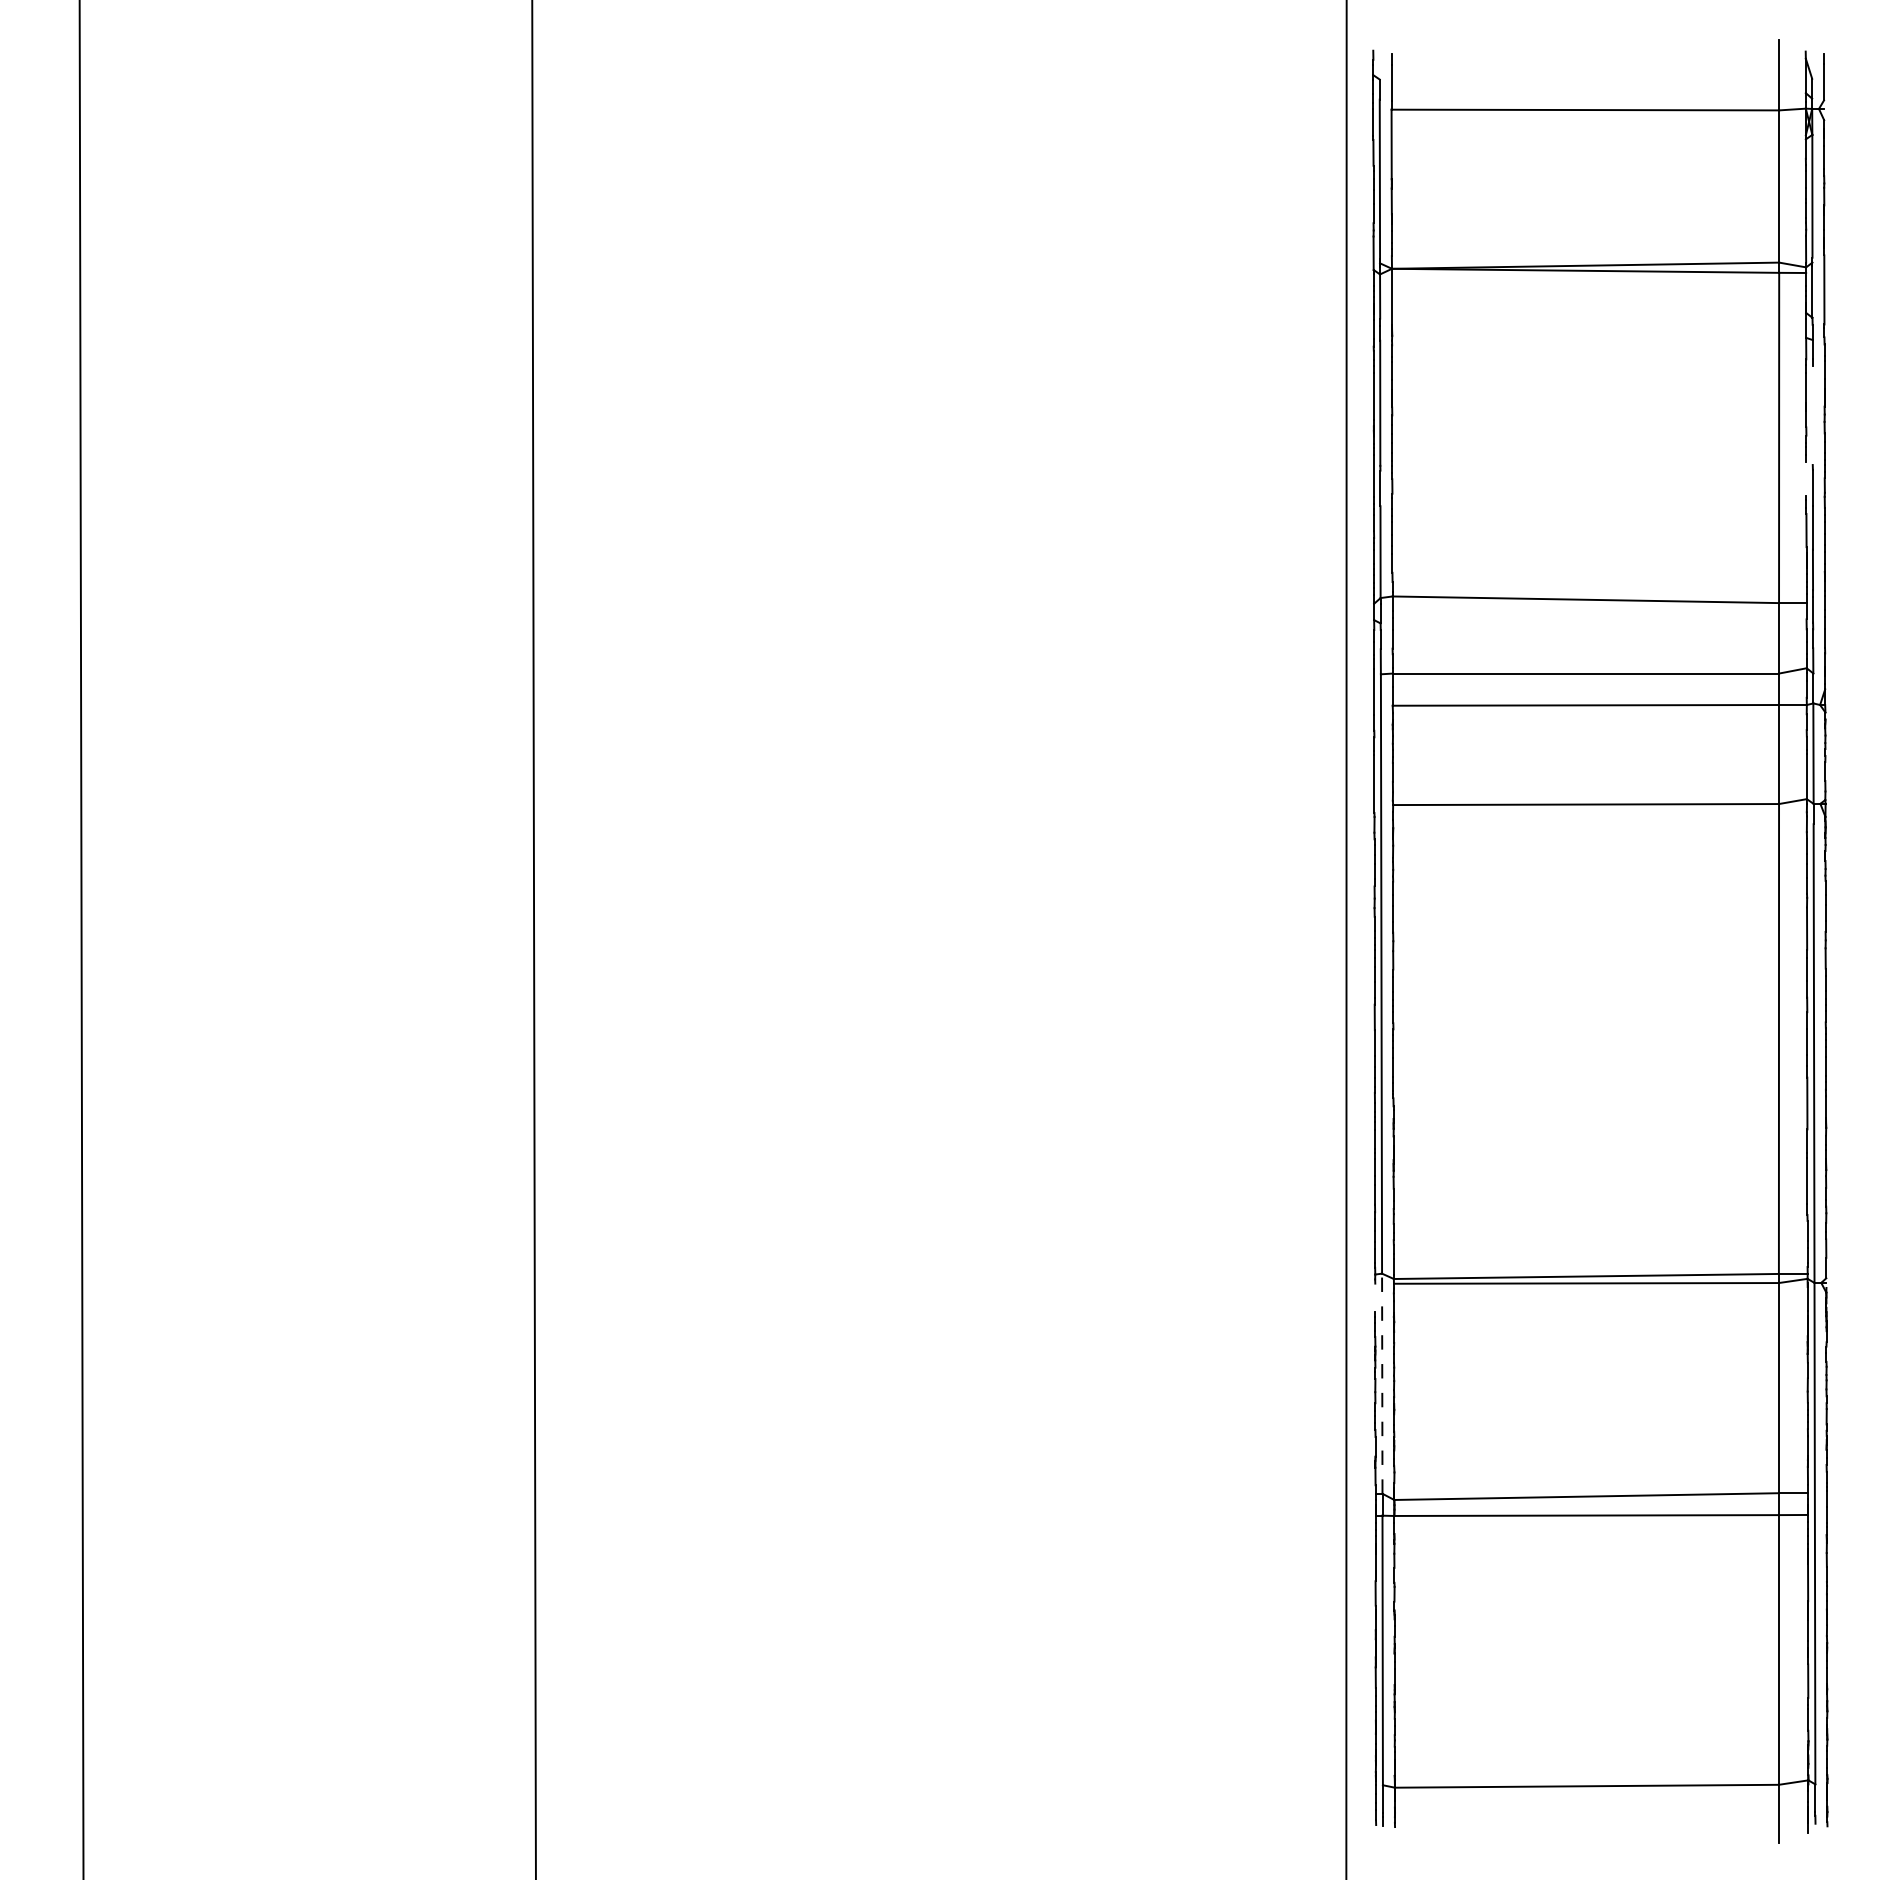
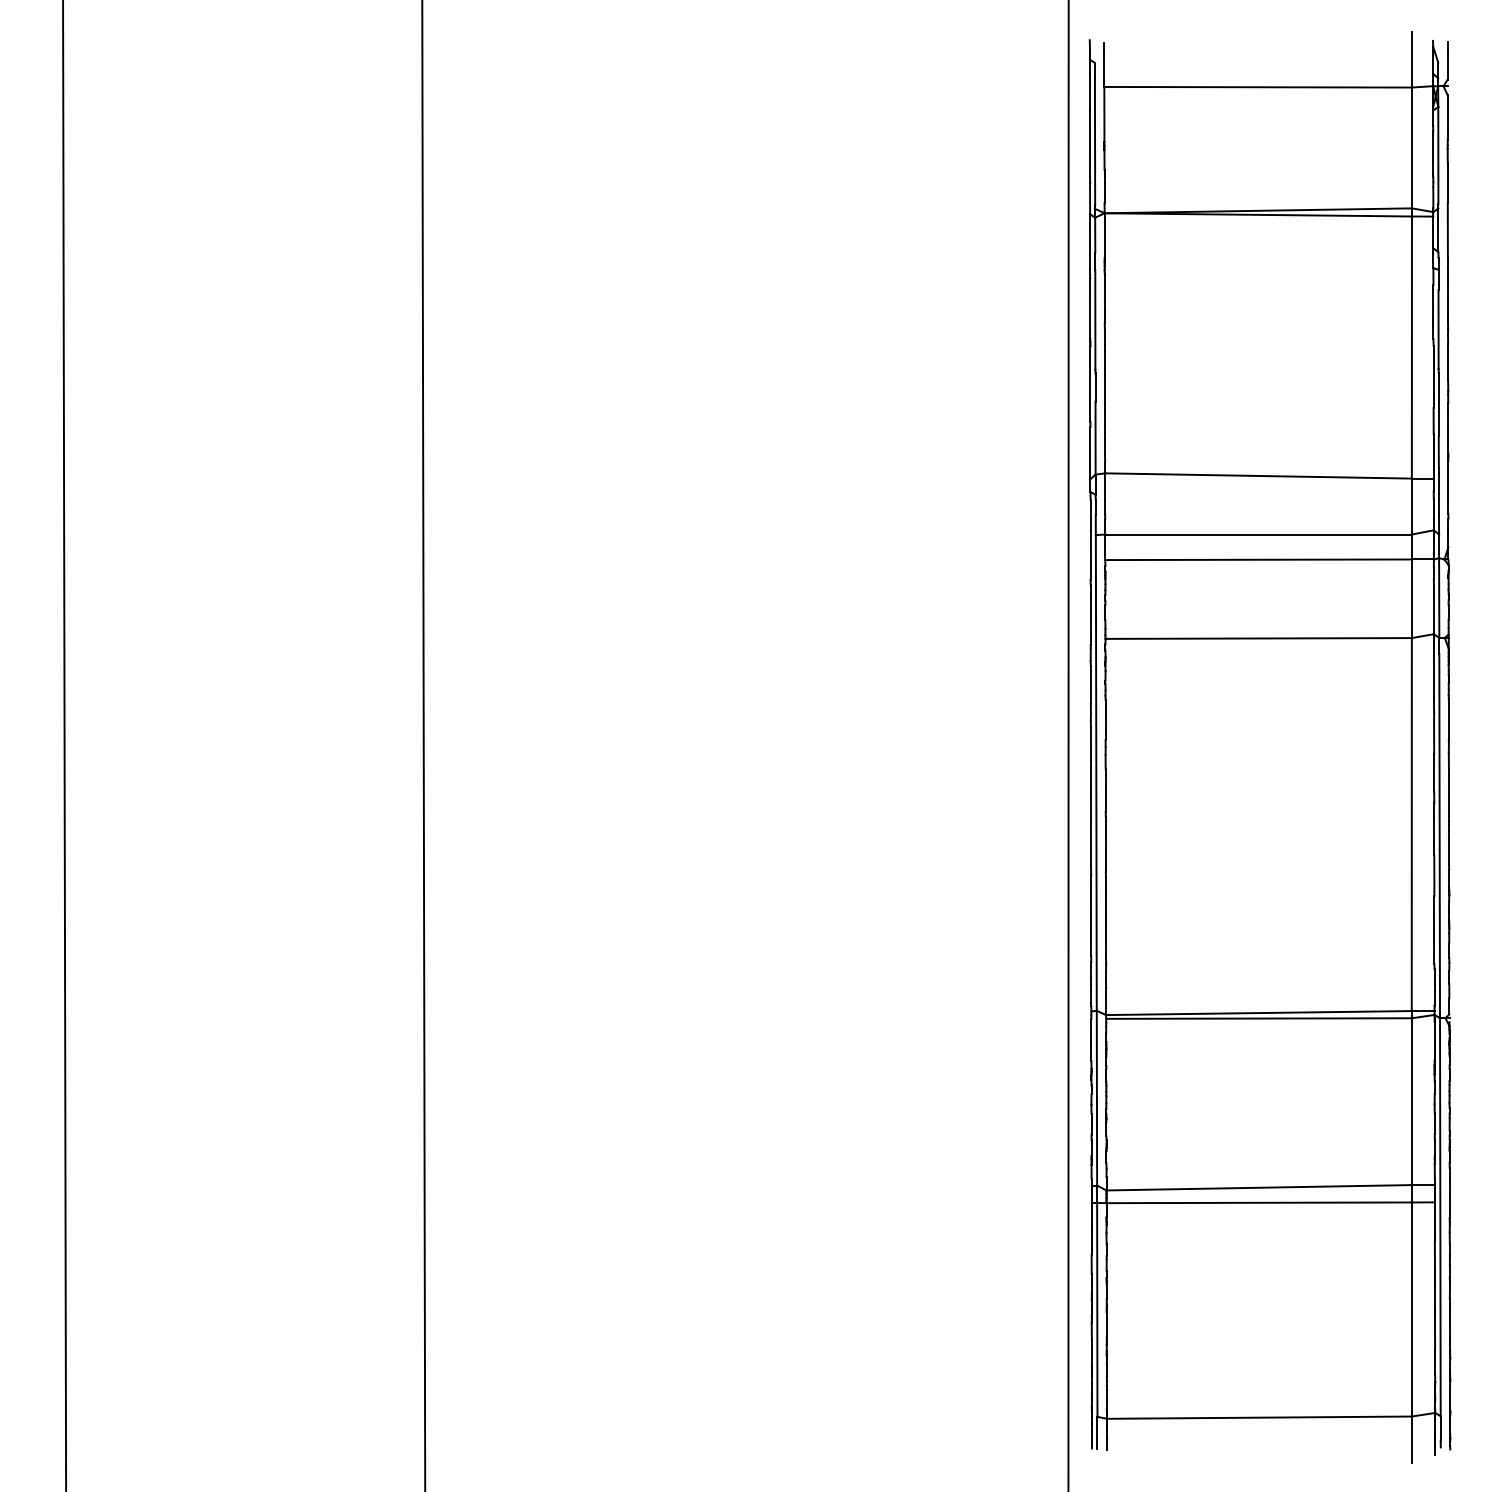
line: (1812, 415) -> (1438, 329), added
line: (1806, 478) -> (1433, 379), added
line: (1375, 1297) -> (1091, 1029), added
line: (1382, 1383) -> (1097, 1098), dashed -> solid

